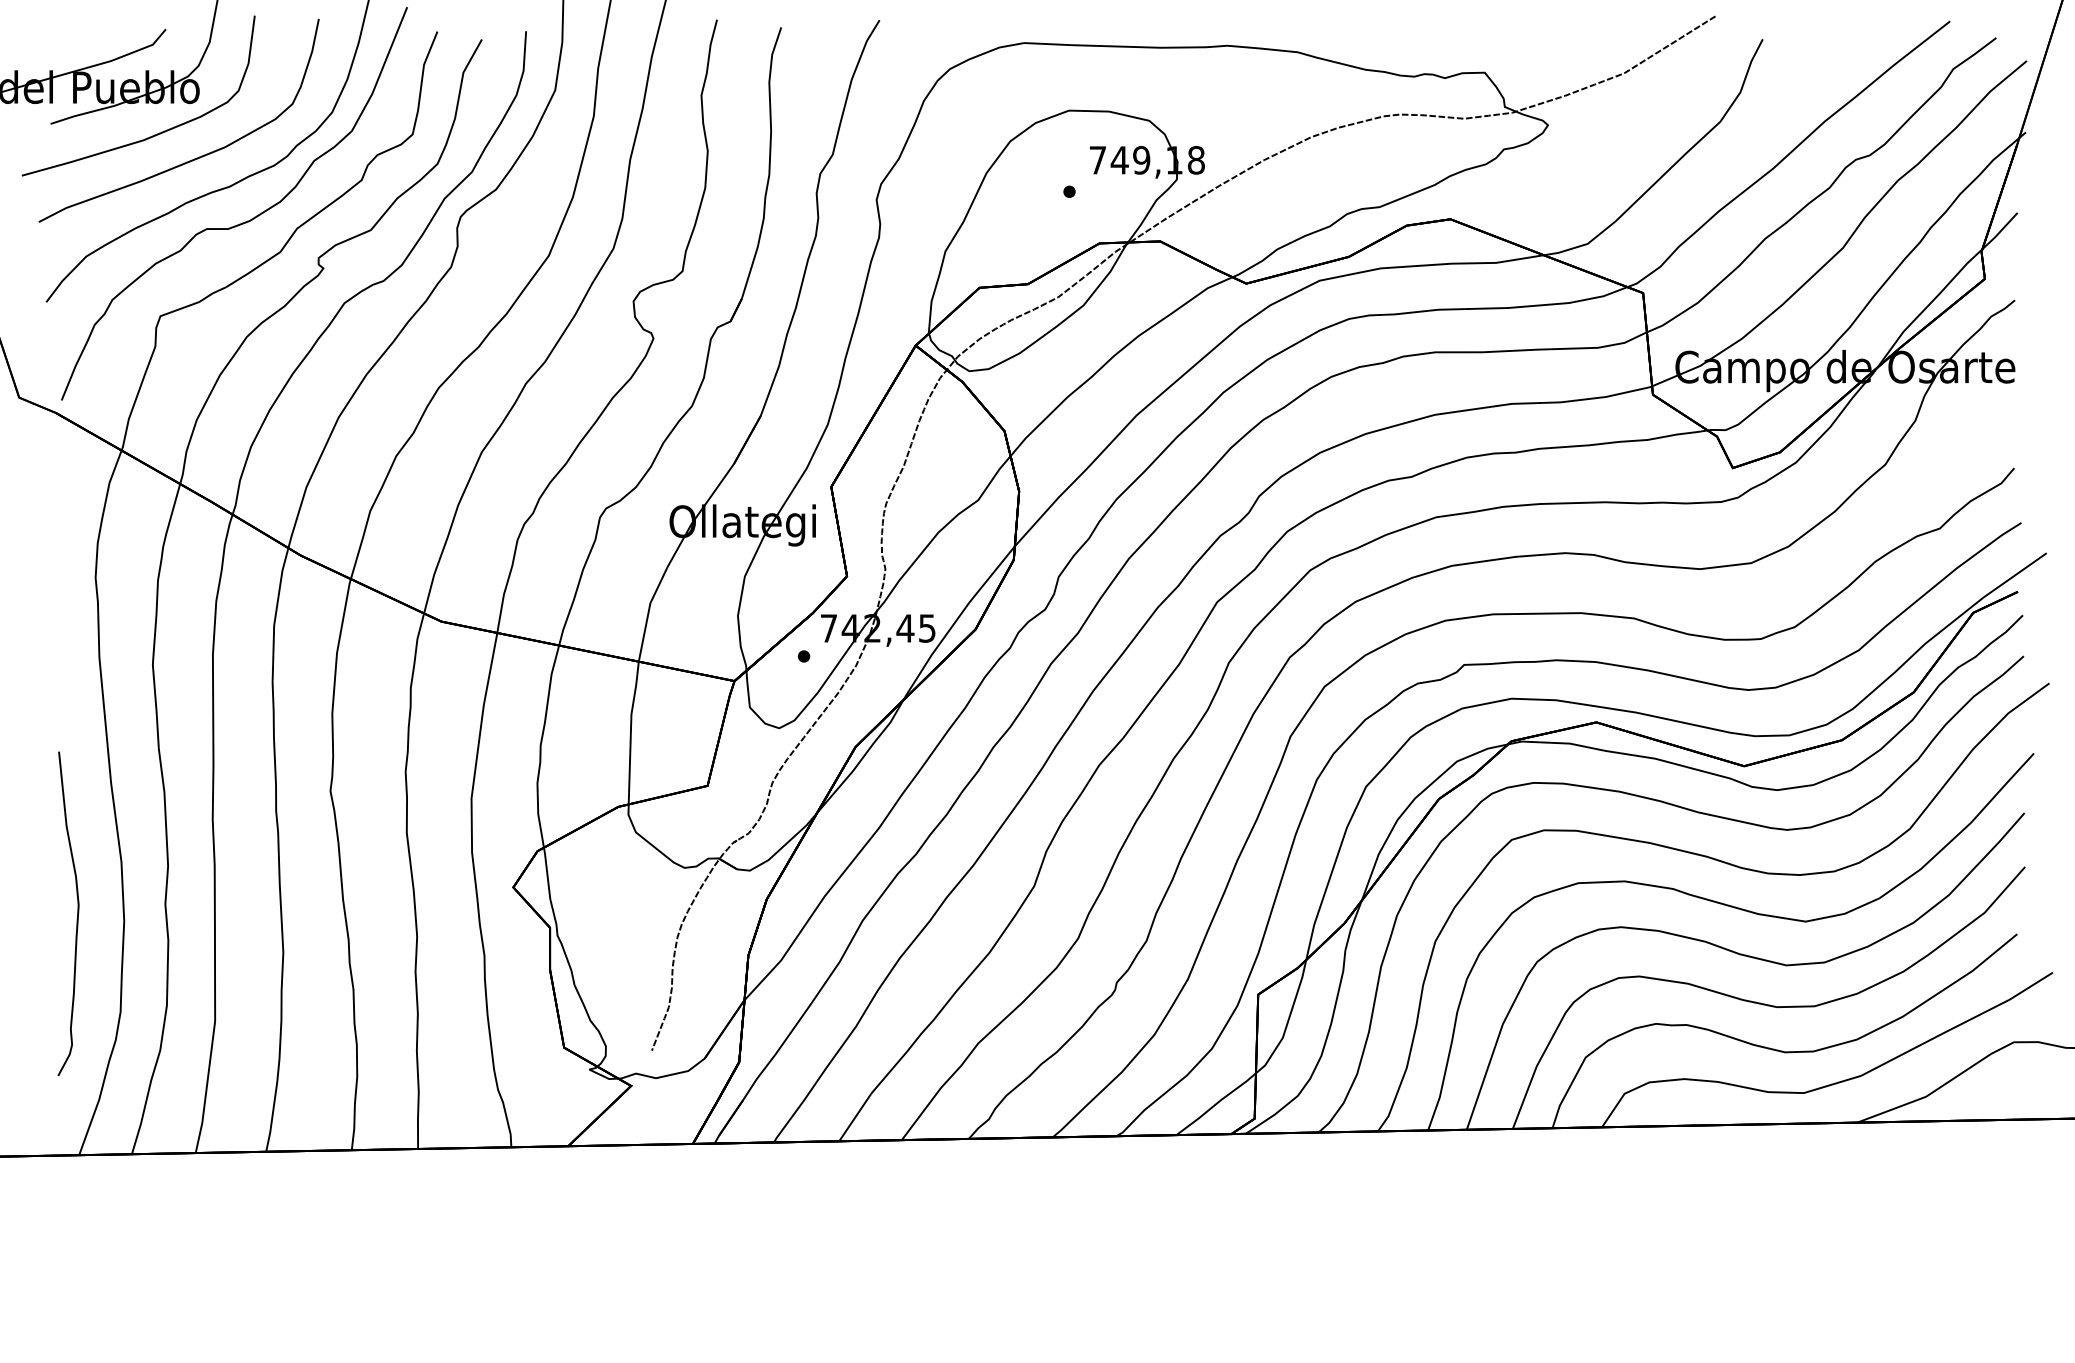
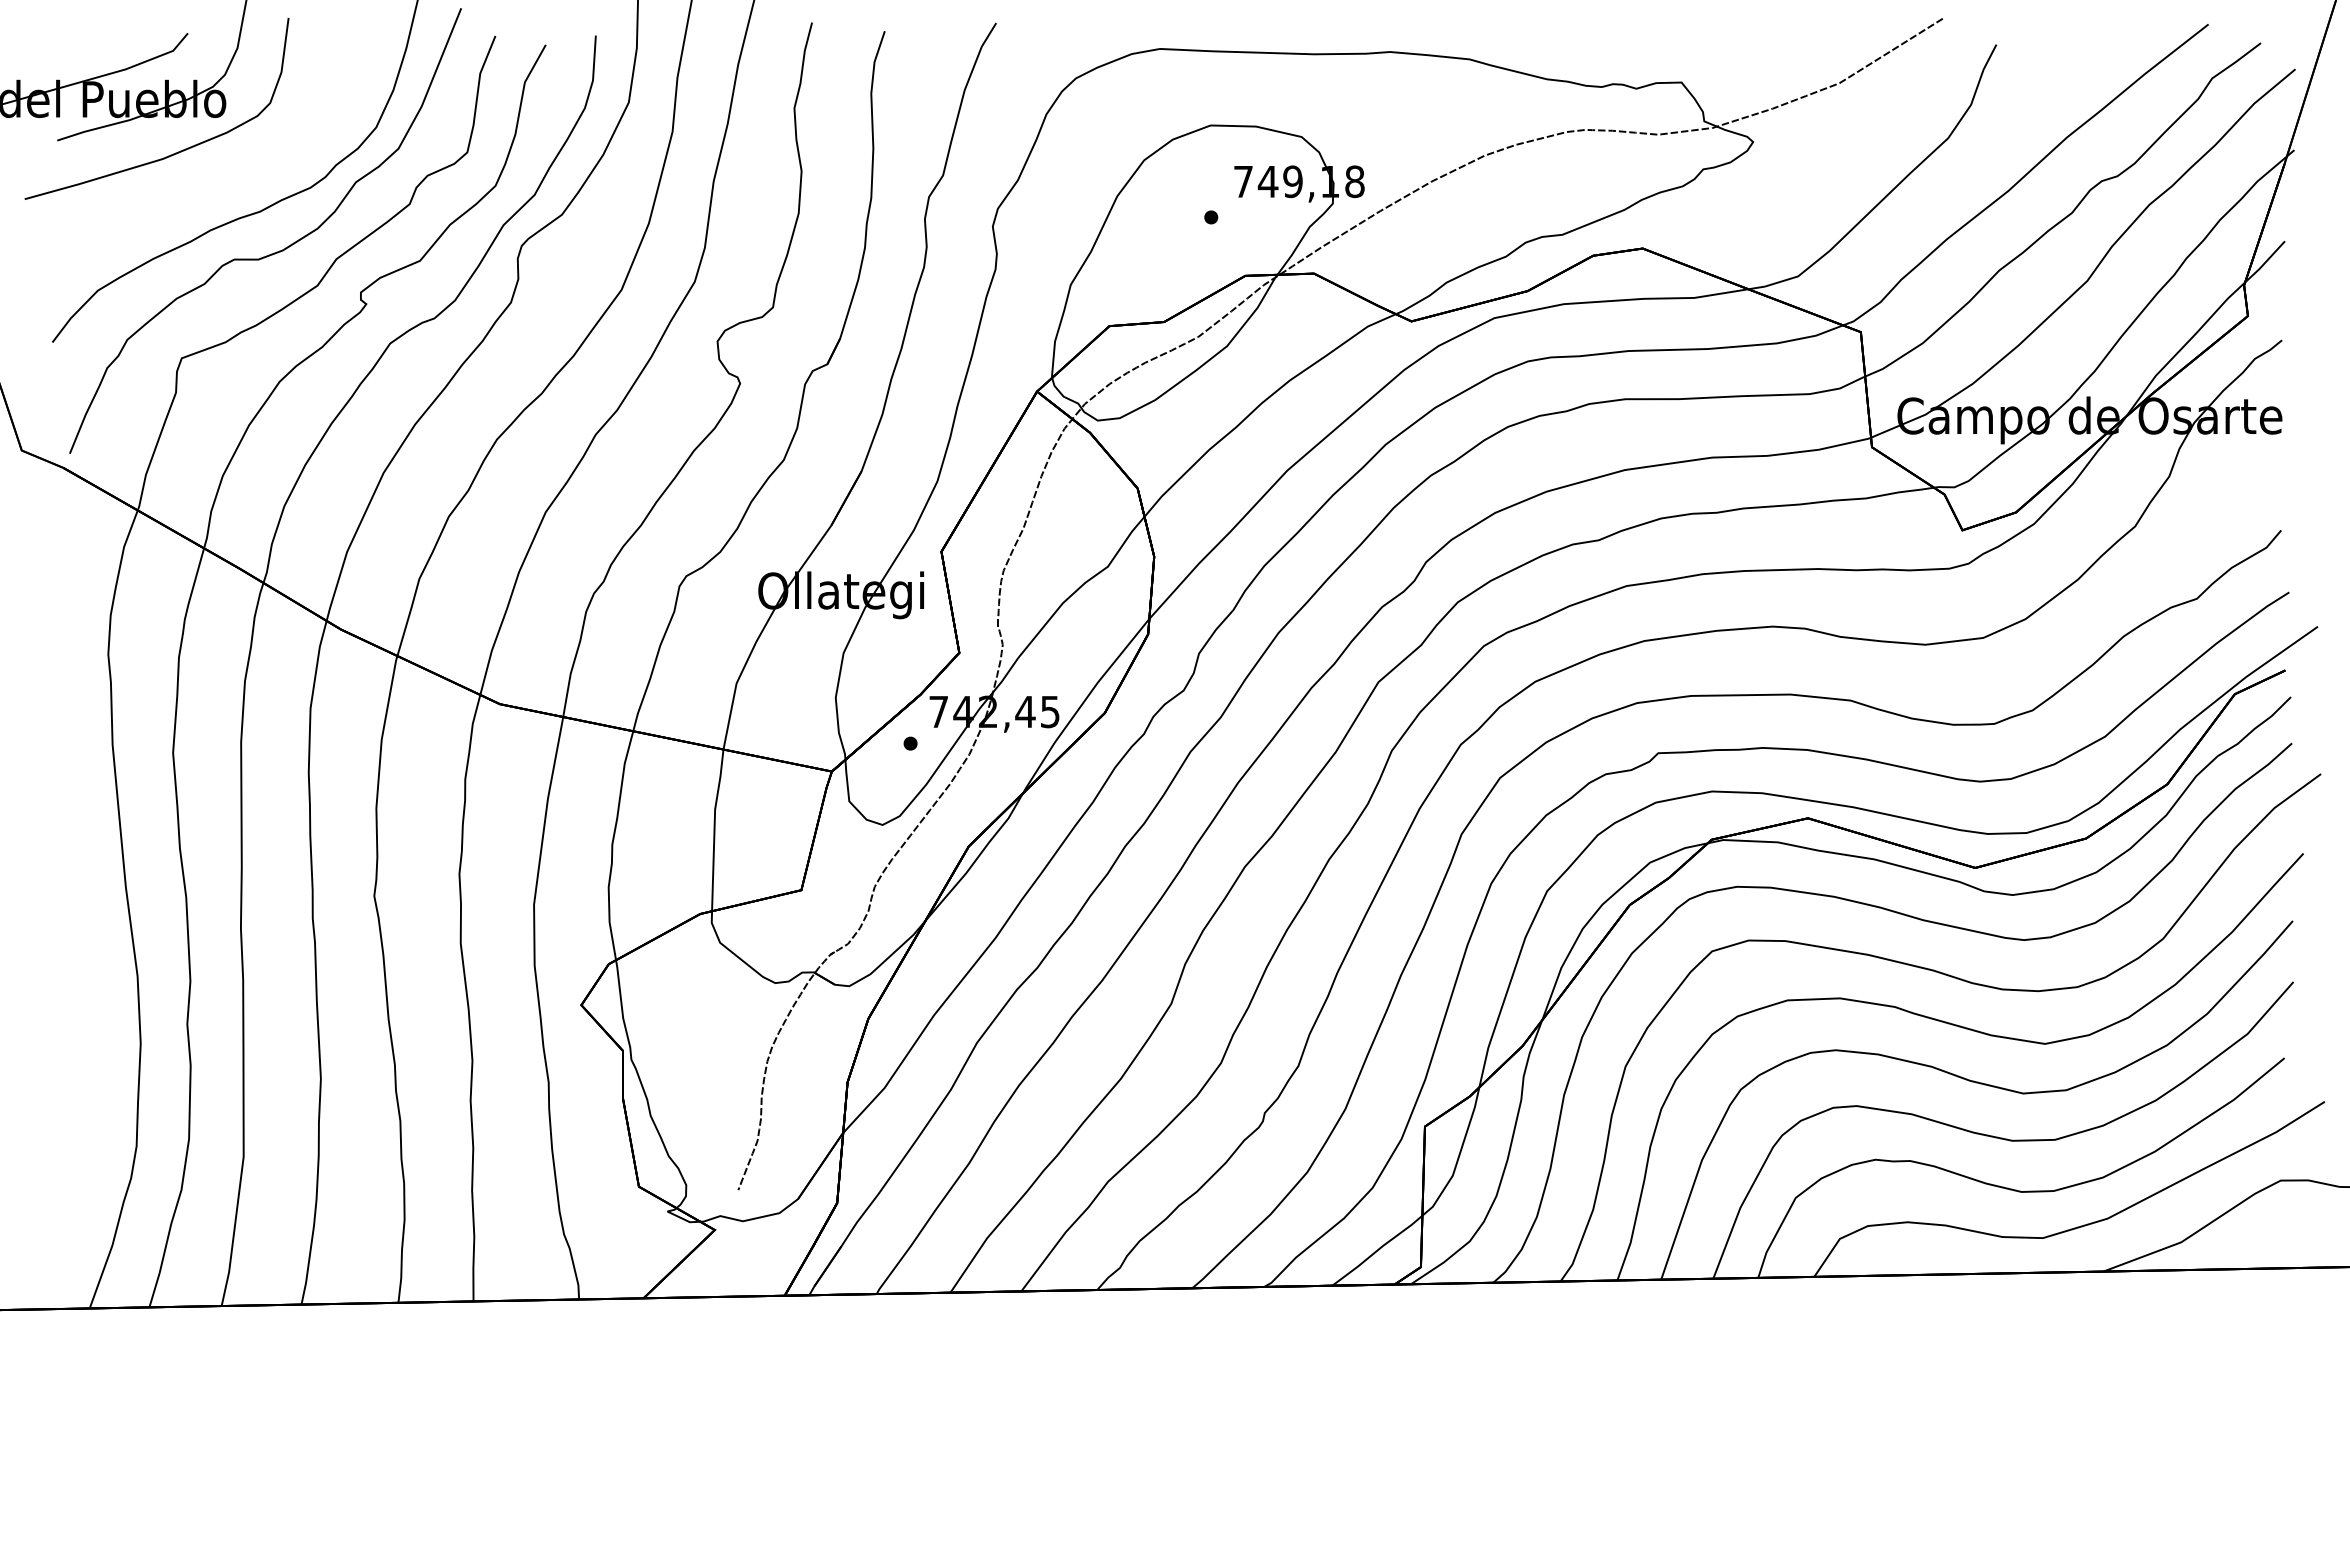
curve: (194, 158) -> (220, 179), removed
curve: (77, 913) -> (87, 1034), removed

